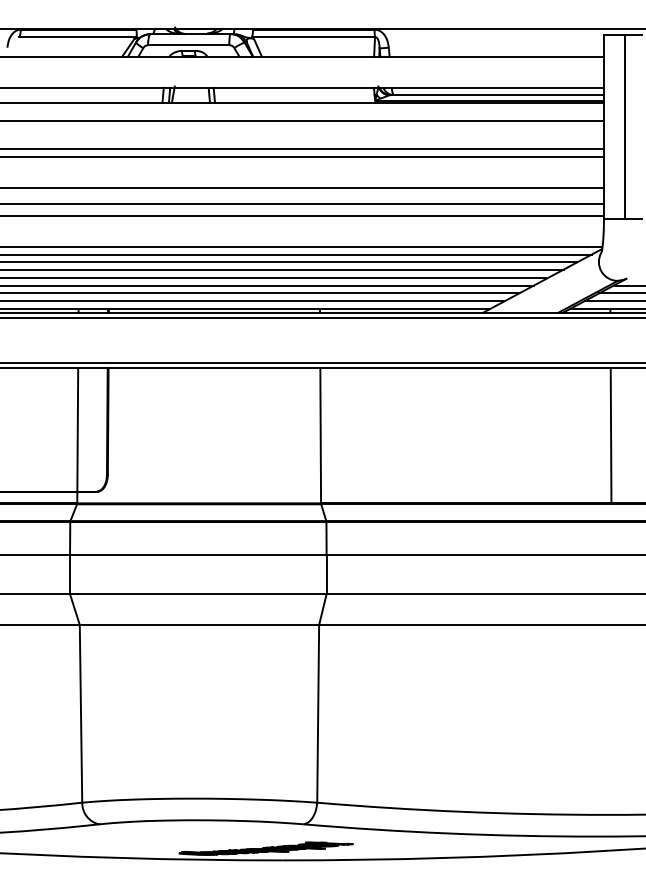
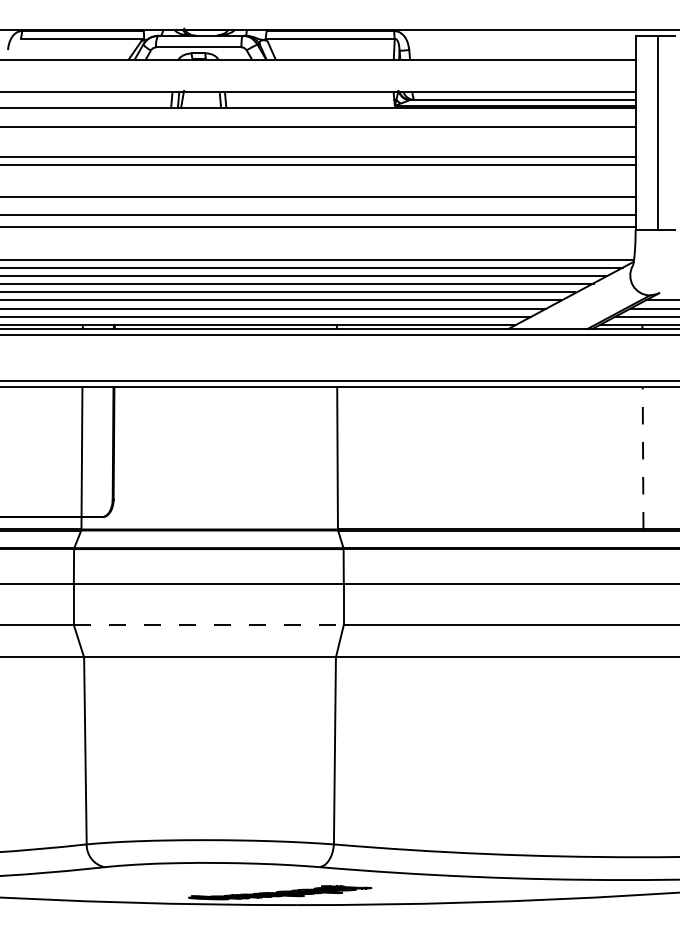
line: (611, 435) -> (643, 458), solid -> dashed
line: (198, 594) -> (209, 625), solid -> dashed

